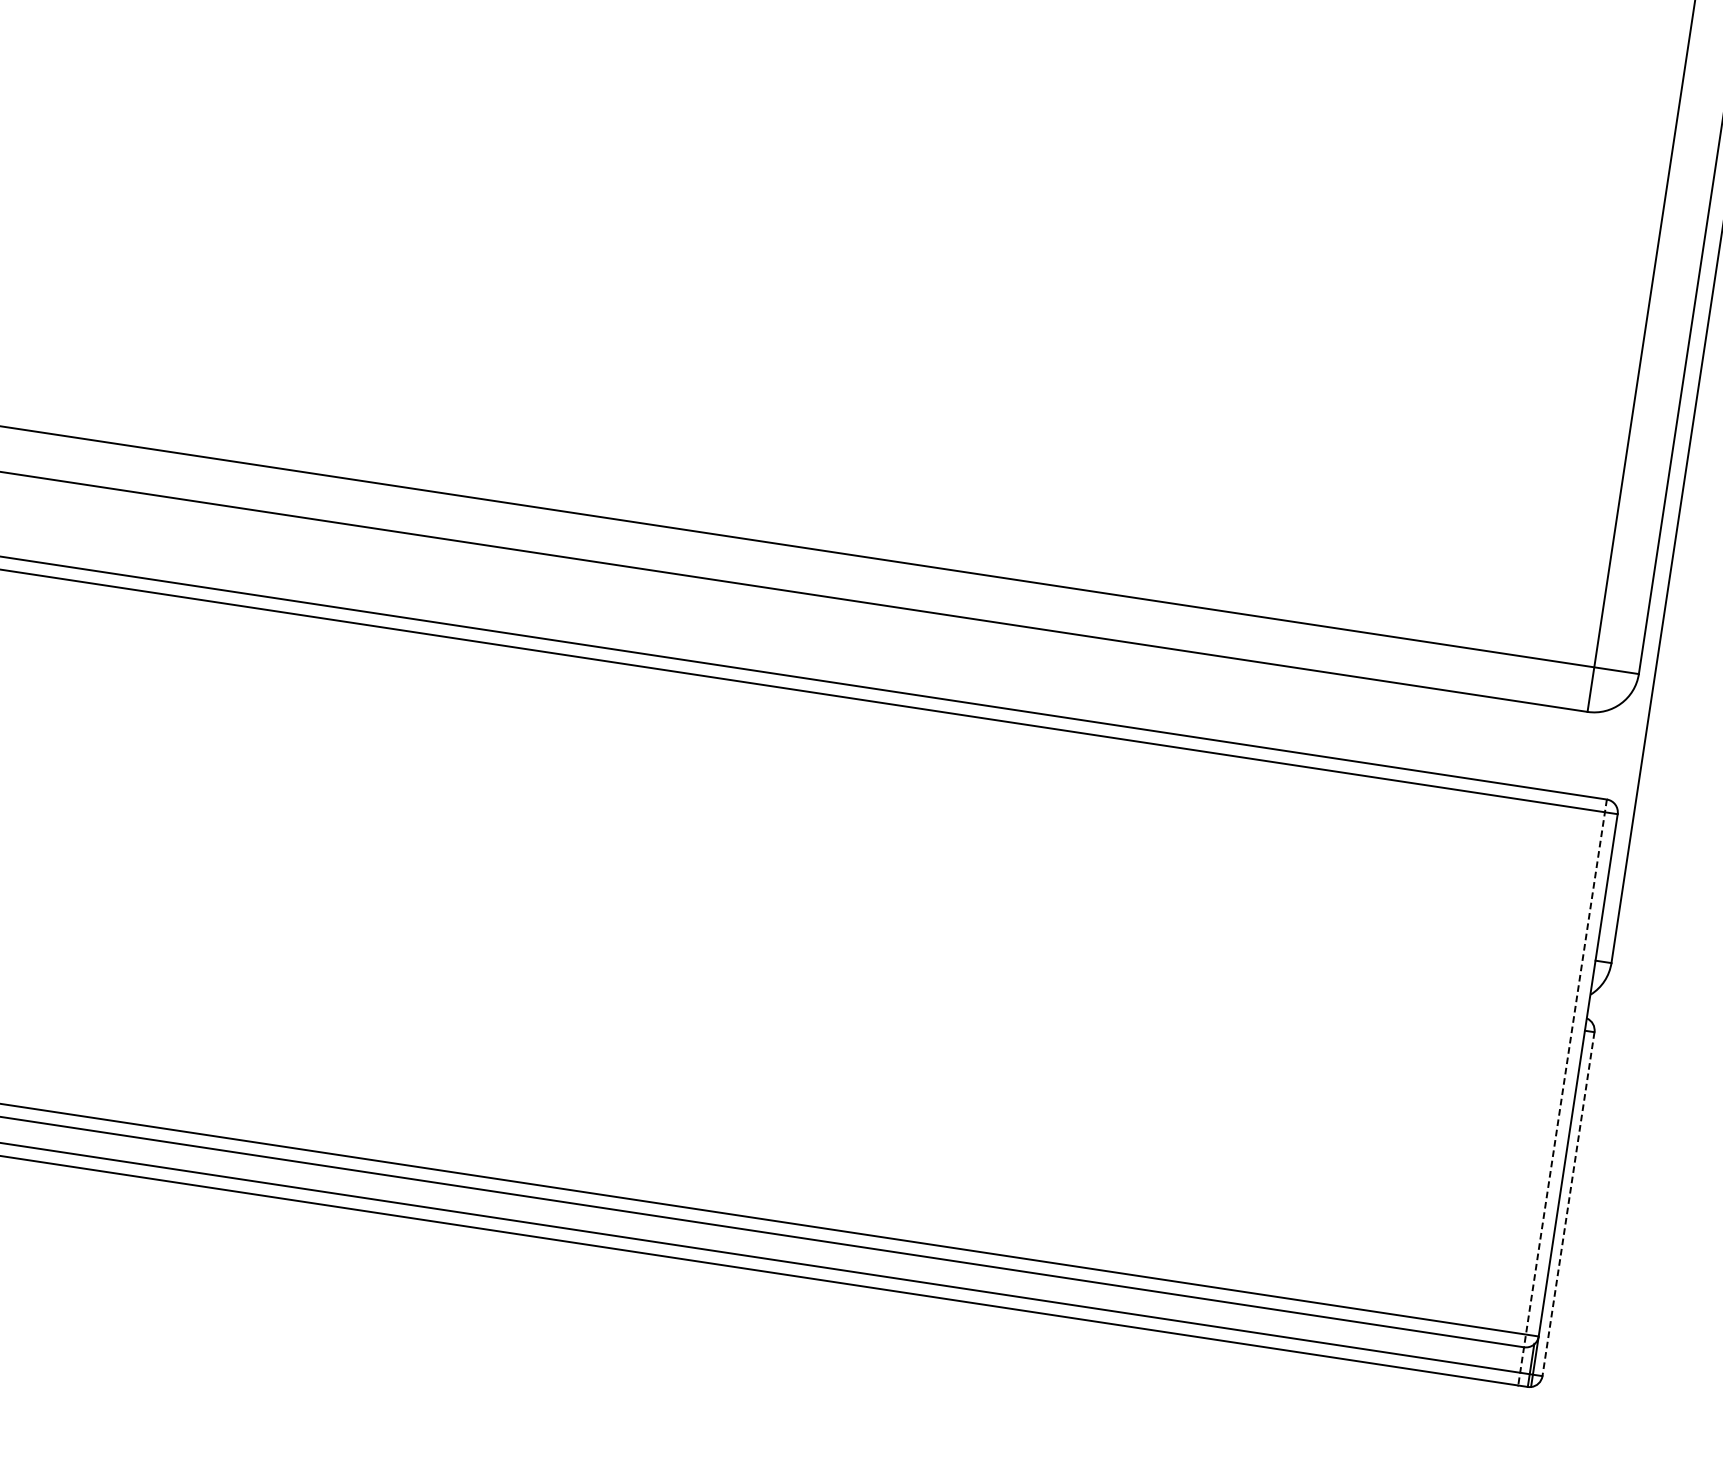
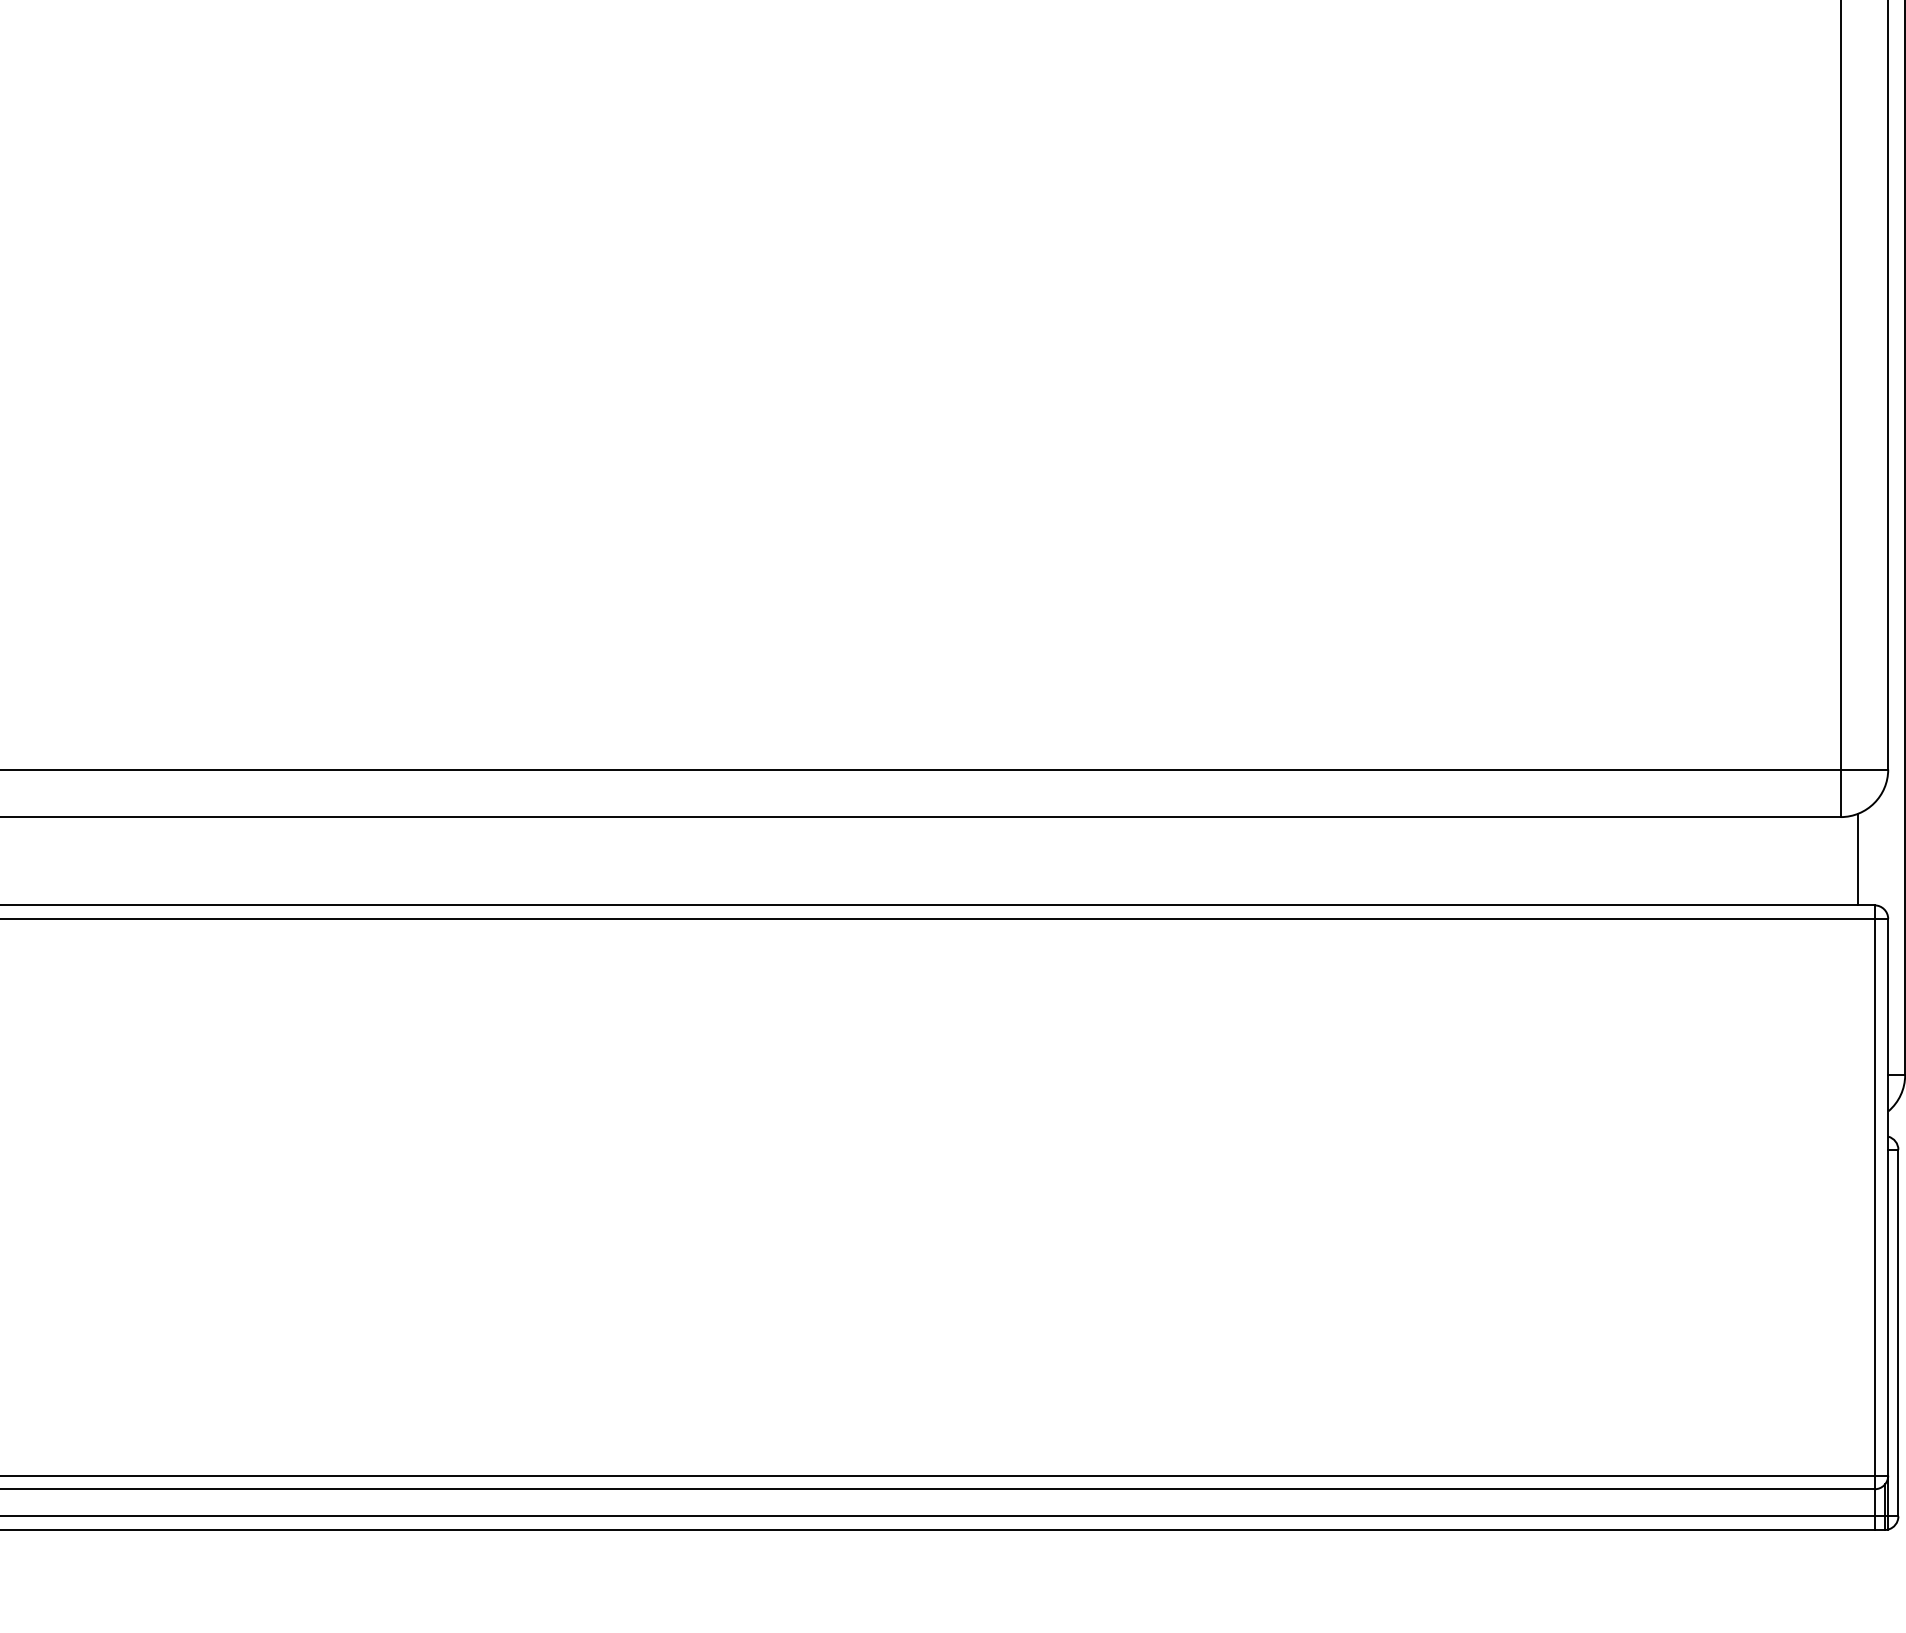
line: (1597, 754) -> (1857, 859), added
line: (1562, 1093) -> (1874, 1218), dashed -> solid
line: (1568, 1204) -> (1898, 1333), dashed -> solid

